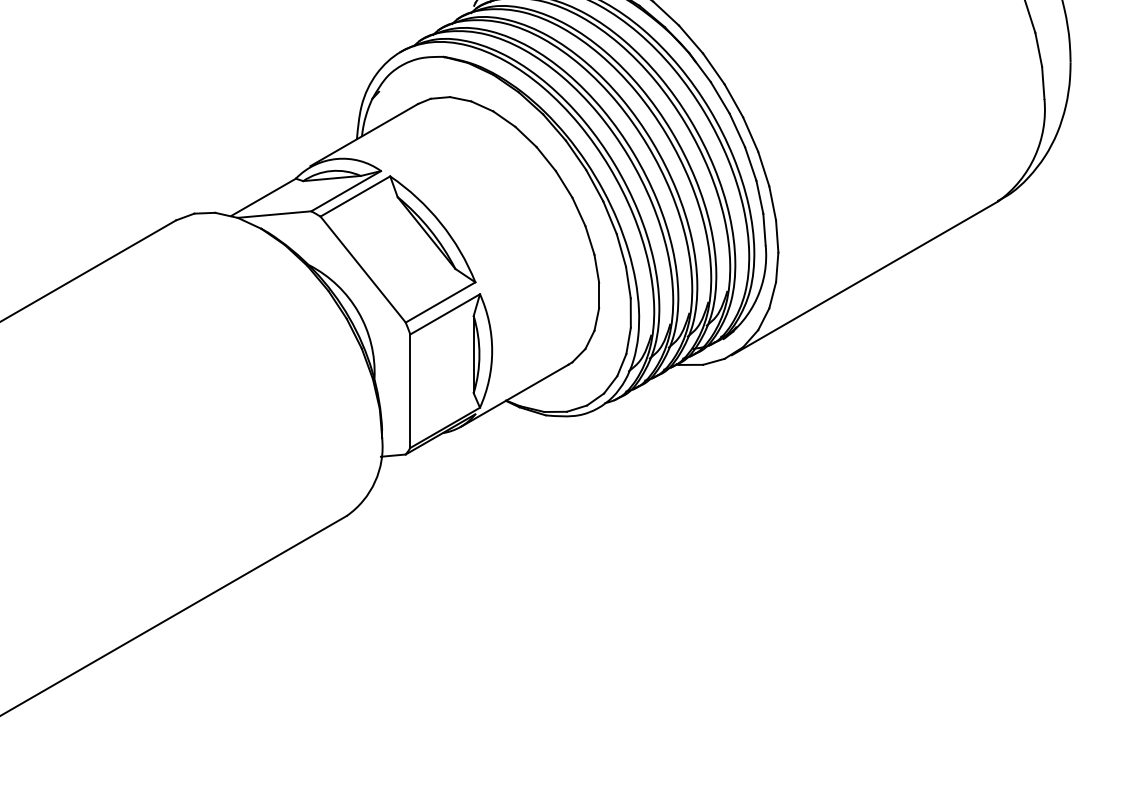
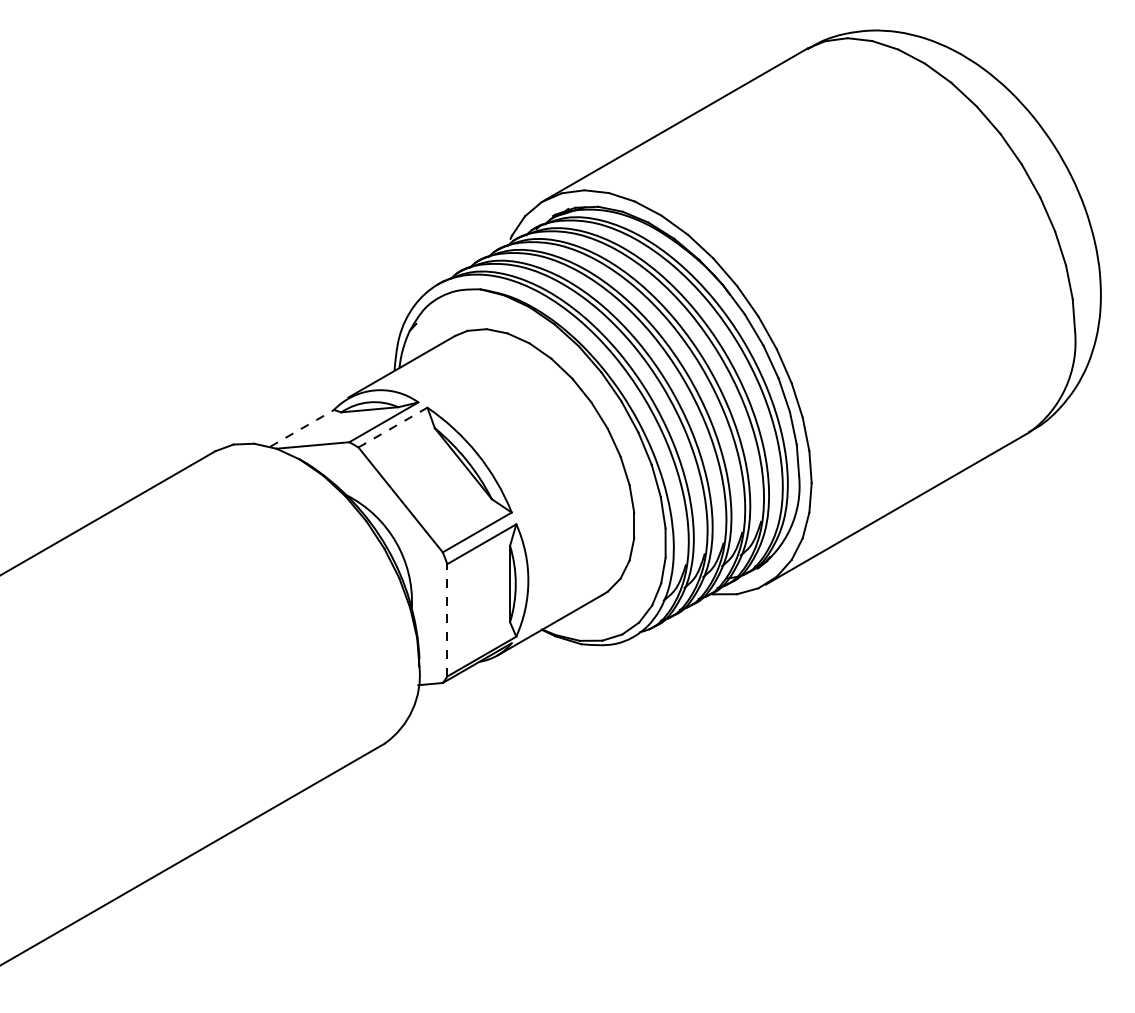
line: (354, 196) -> (392, 427), solid -> dashed
line: (264, 197) -> (302, 428), solid -> dashed
line: (410, 390) -> (447, 619), solid -> dashed

